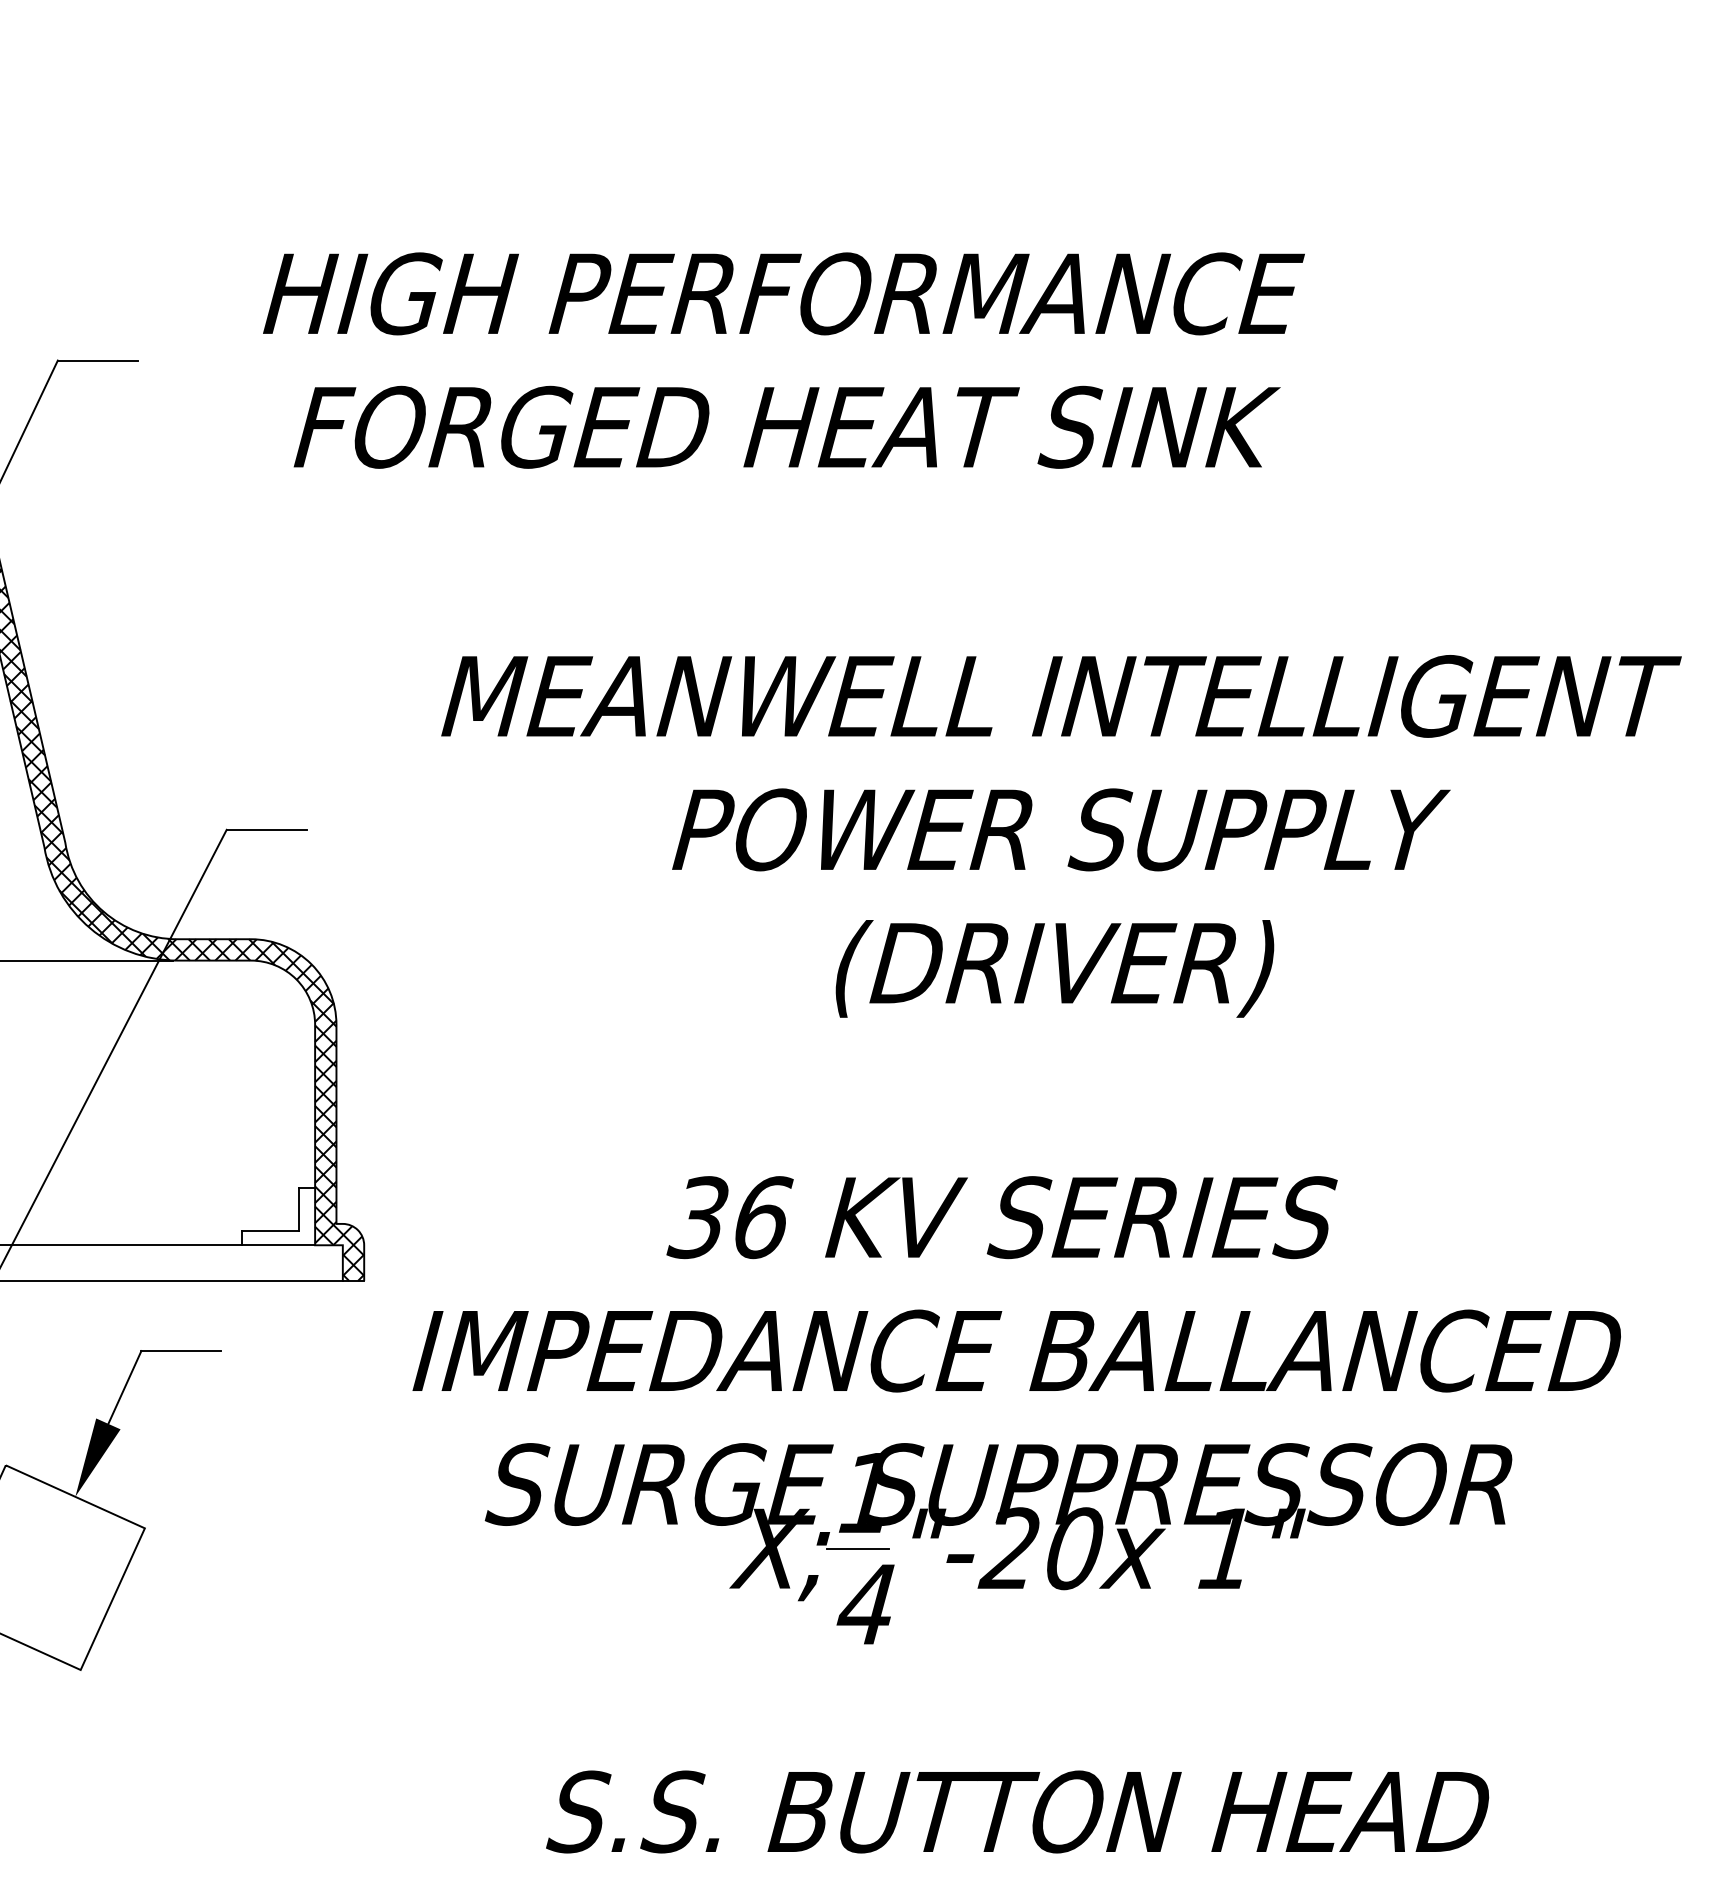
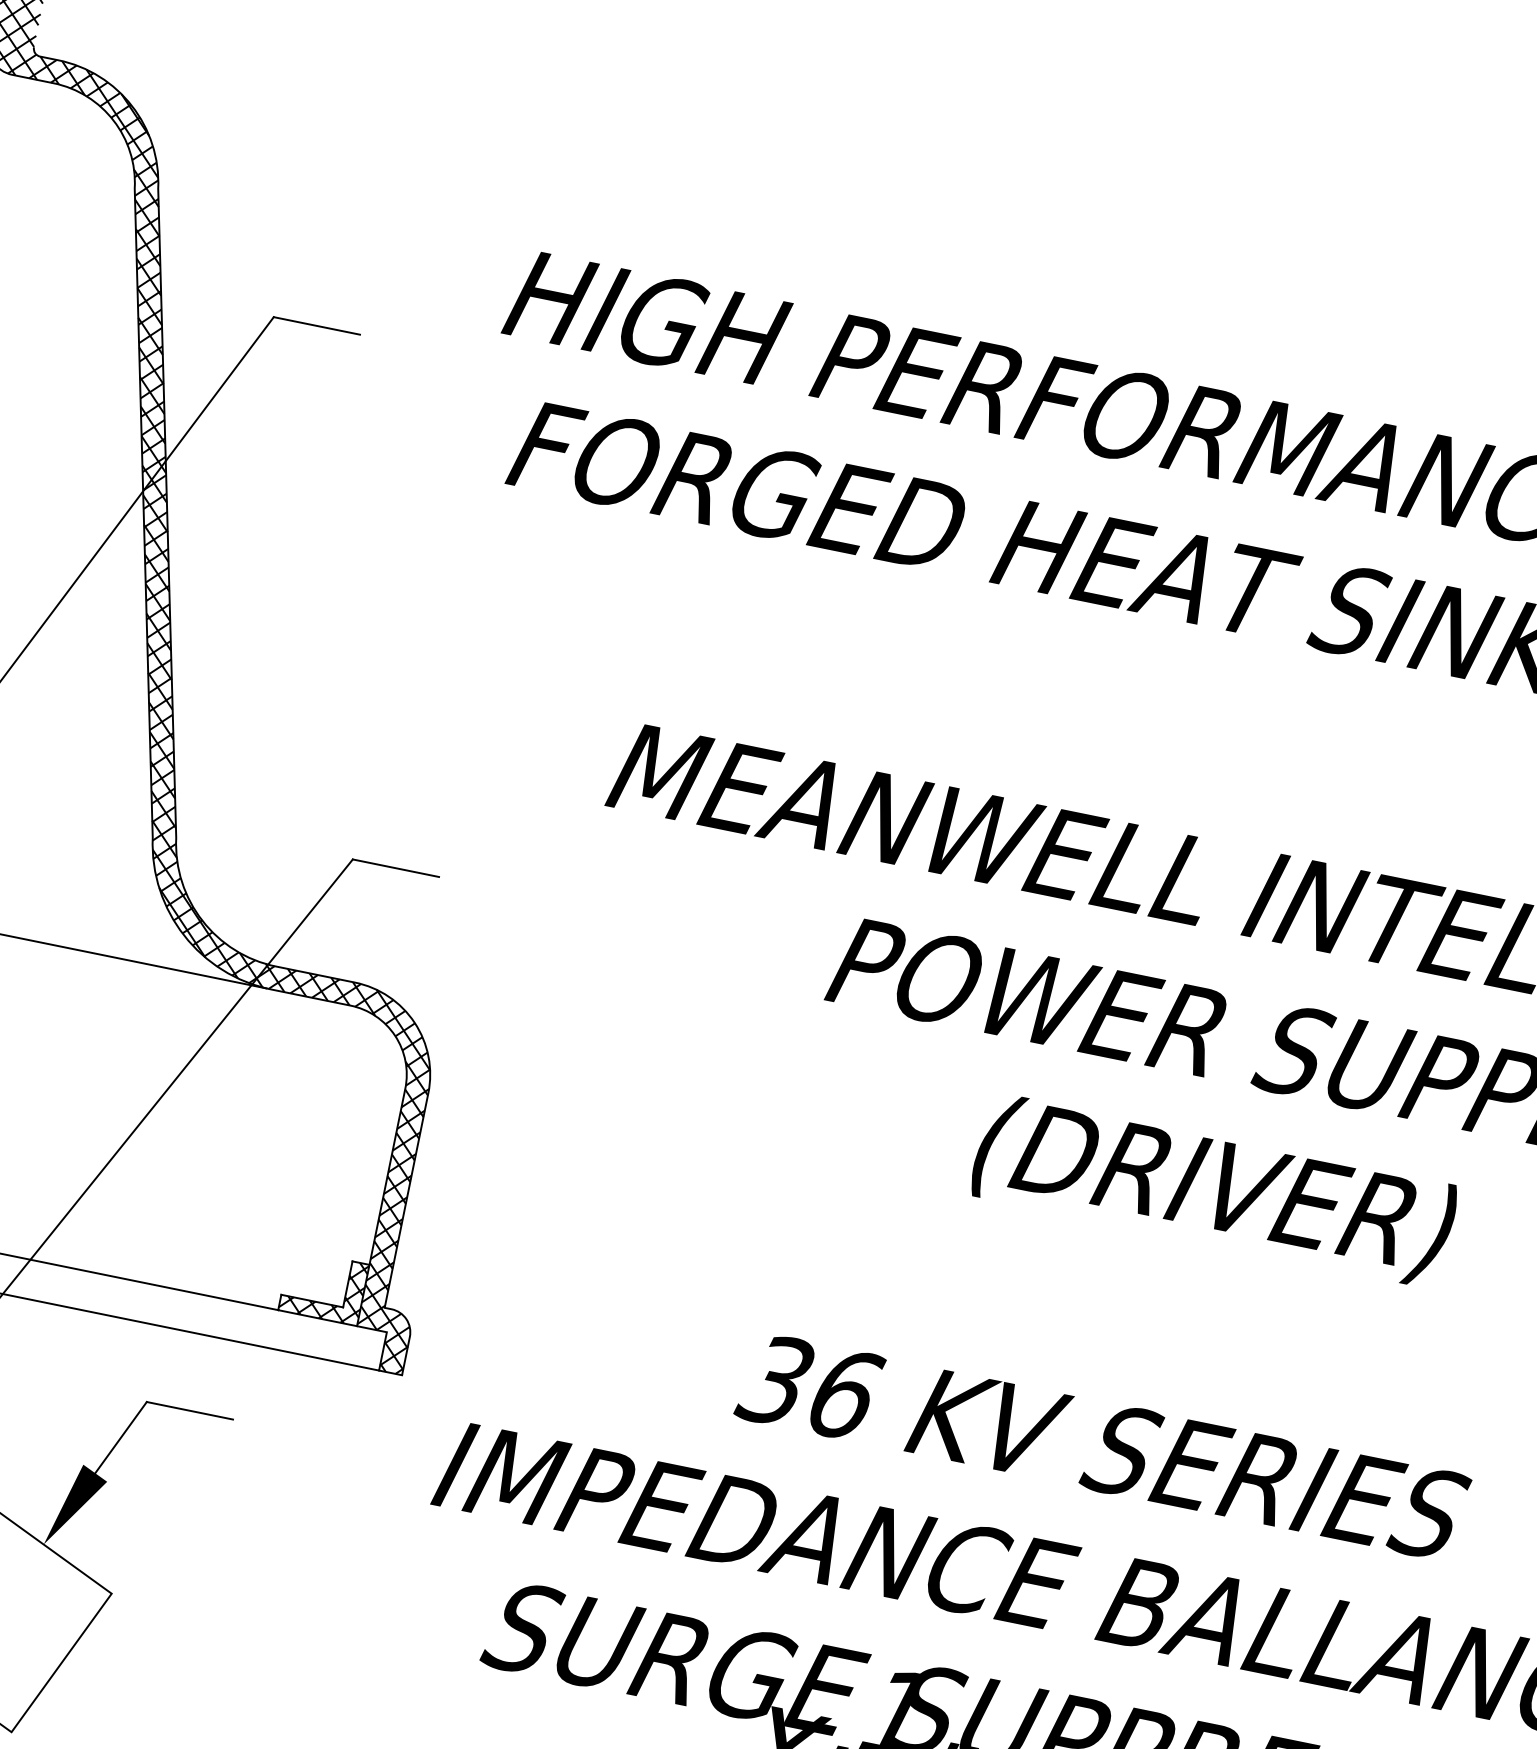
hatch: (278, 1216) -> (323, 1287), added

